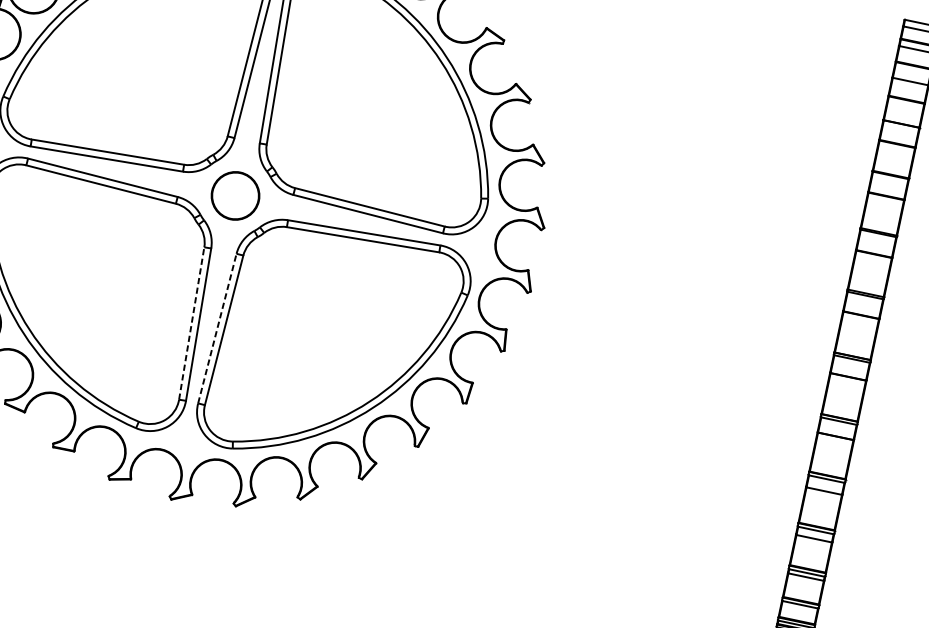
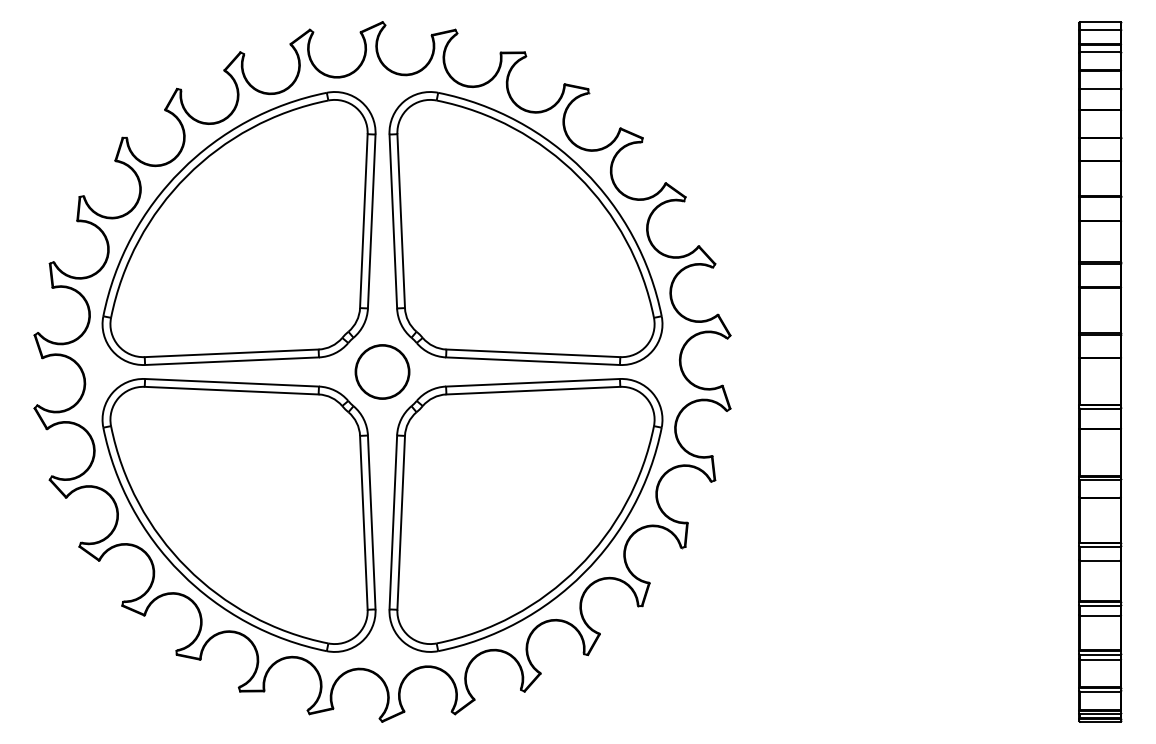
line: (191, 323) -> (363, 522), dashed -> solid
line: (217, 327) -> (393, 521), dashed -> solid

